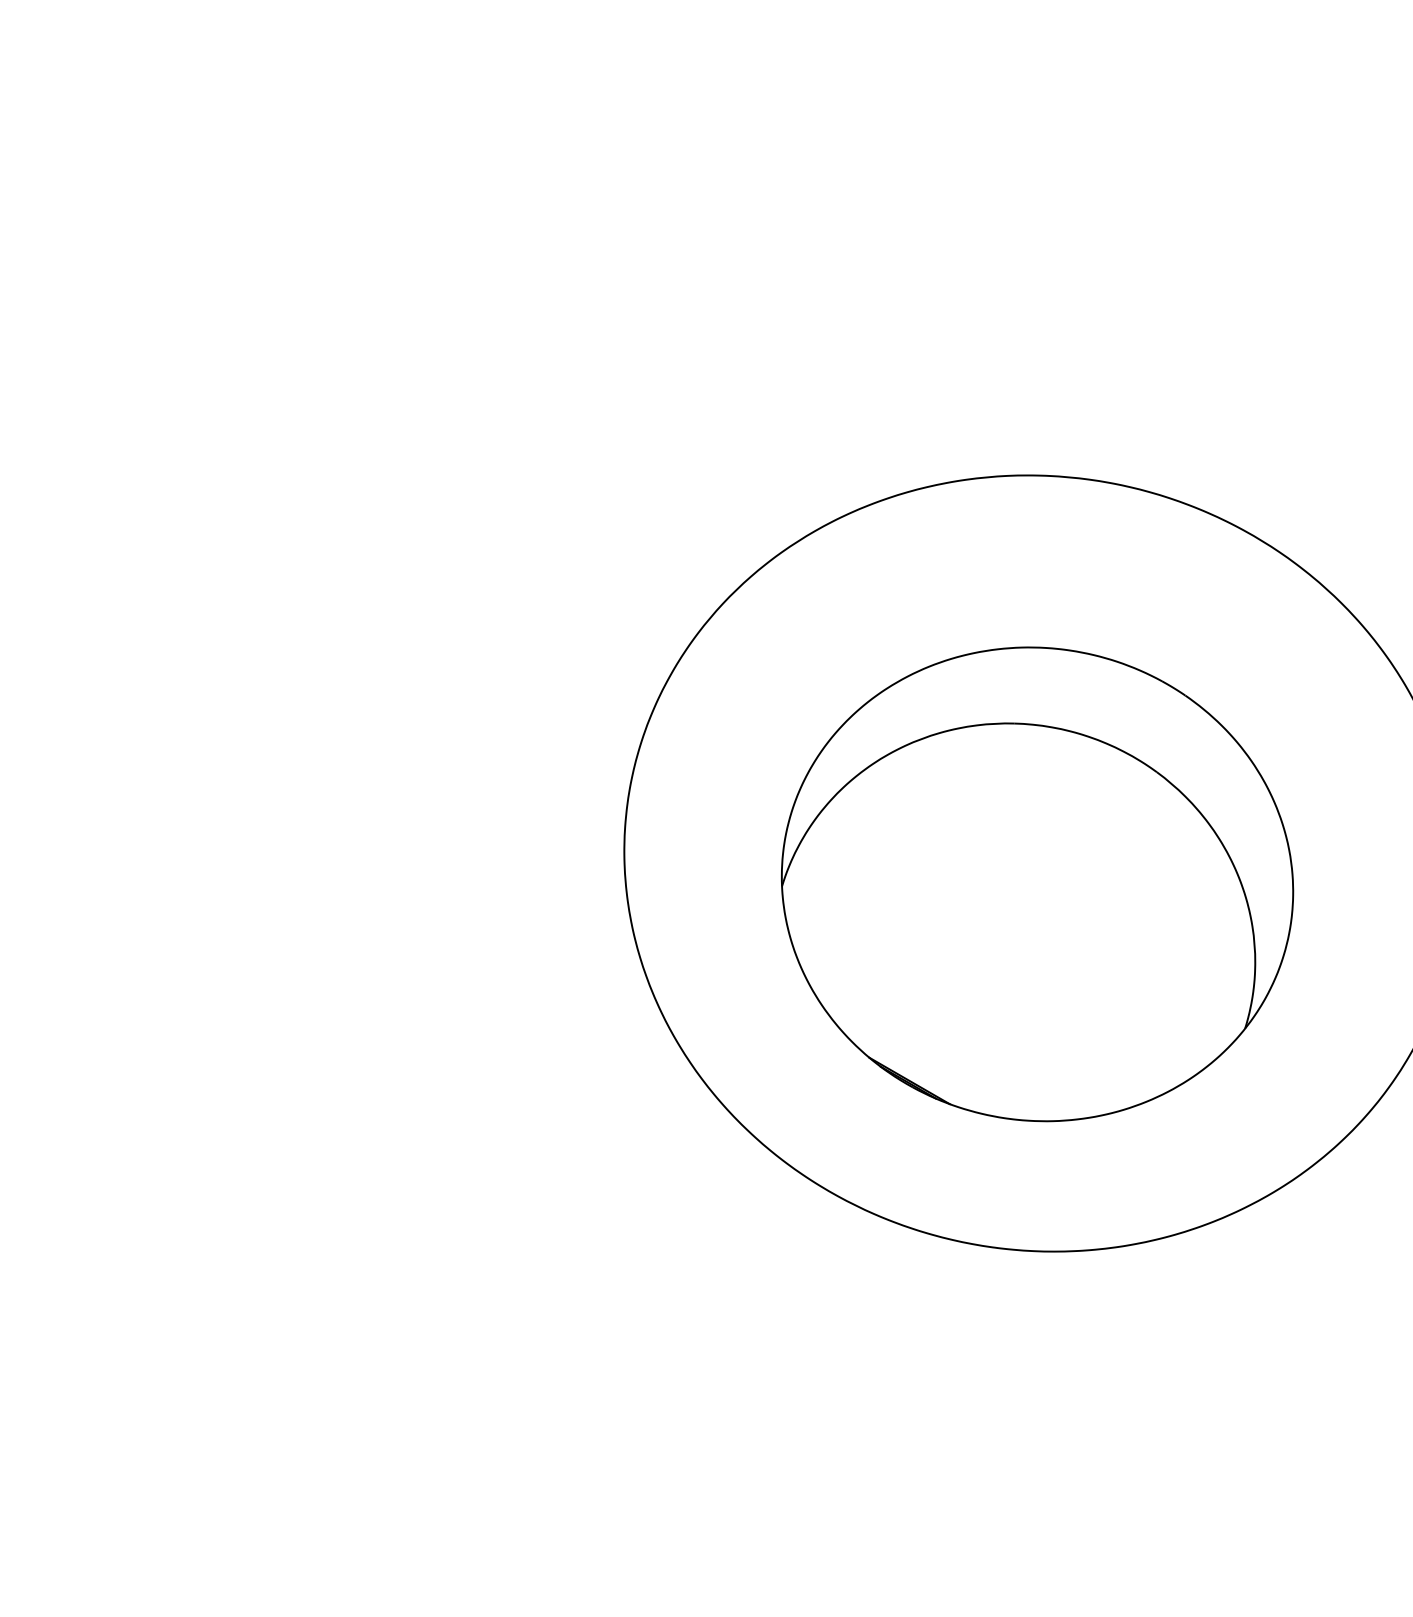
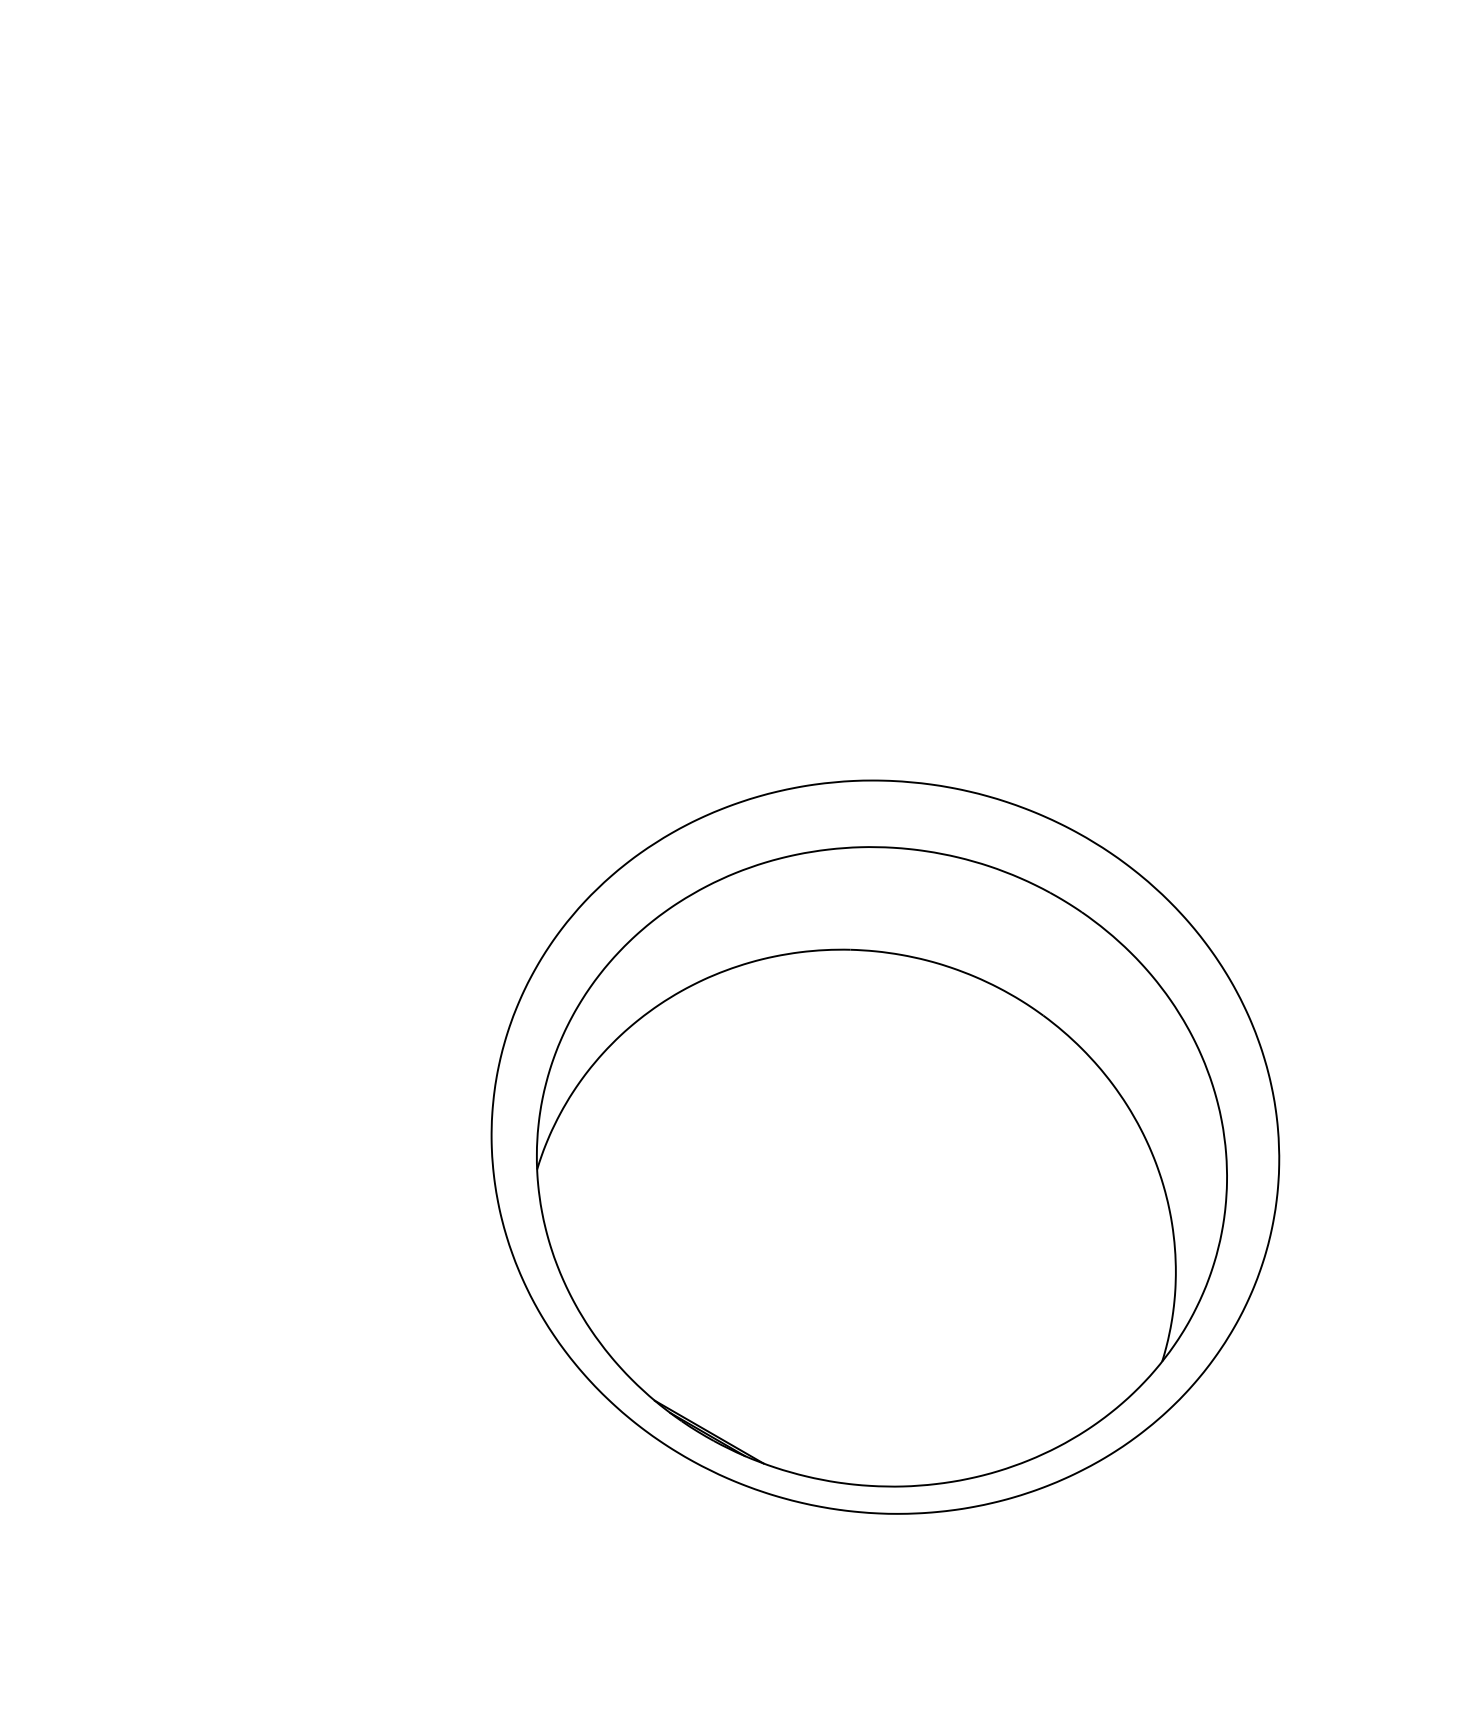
part: (1037, 883) -> (881, 1166), size x1.43

